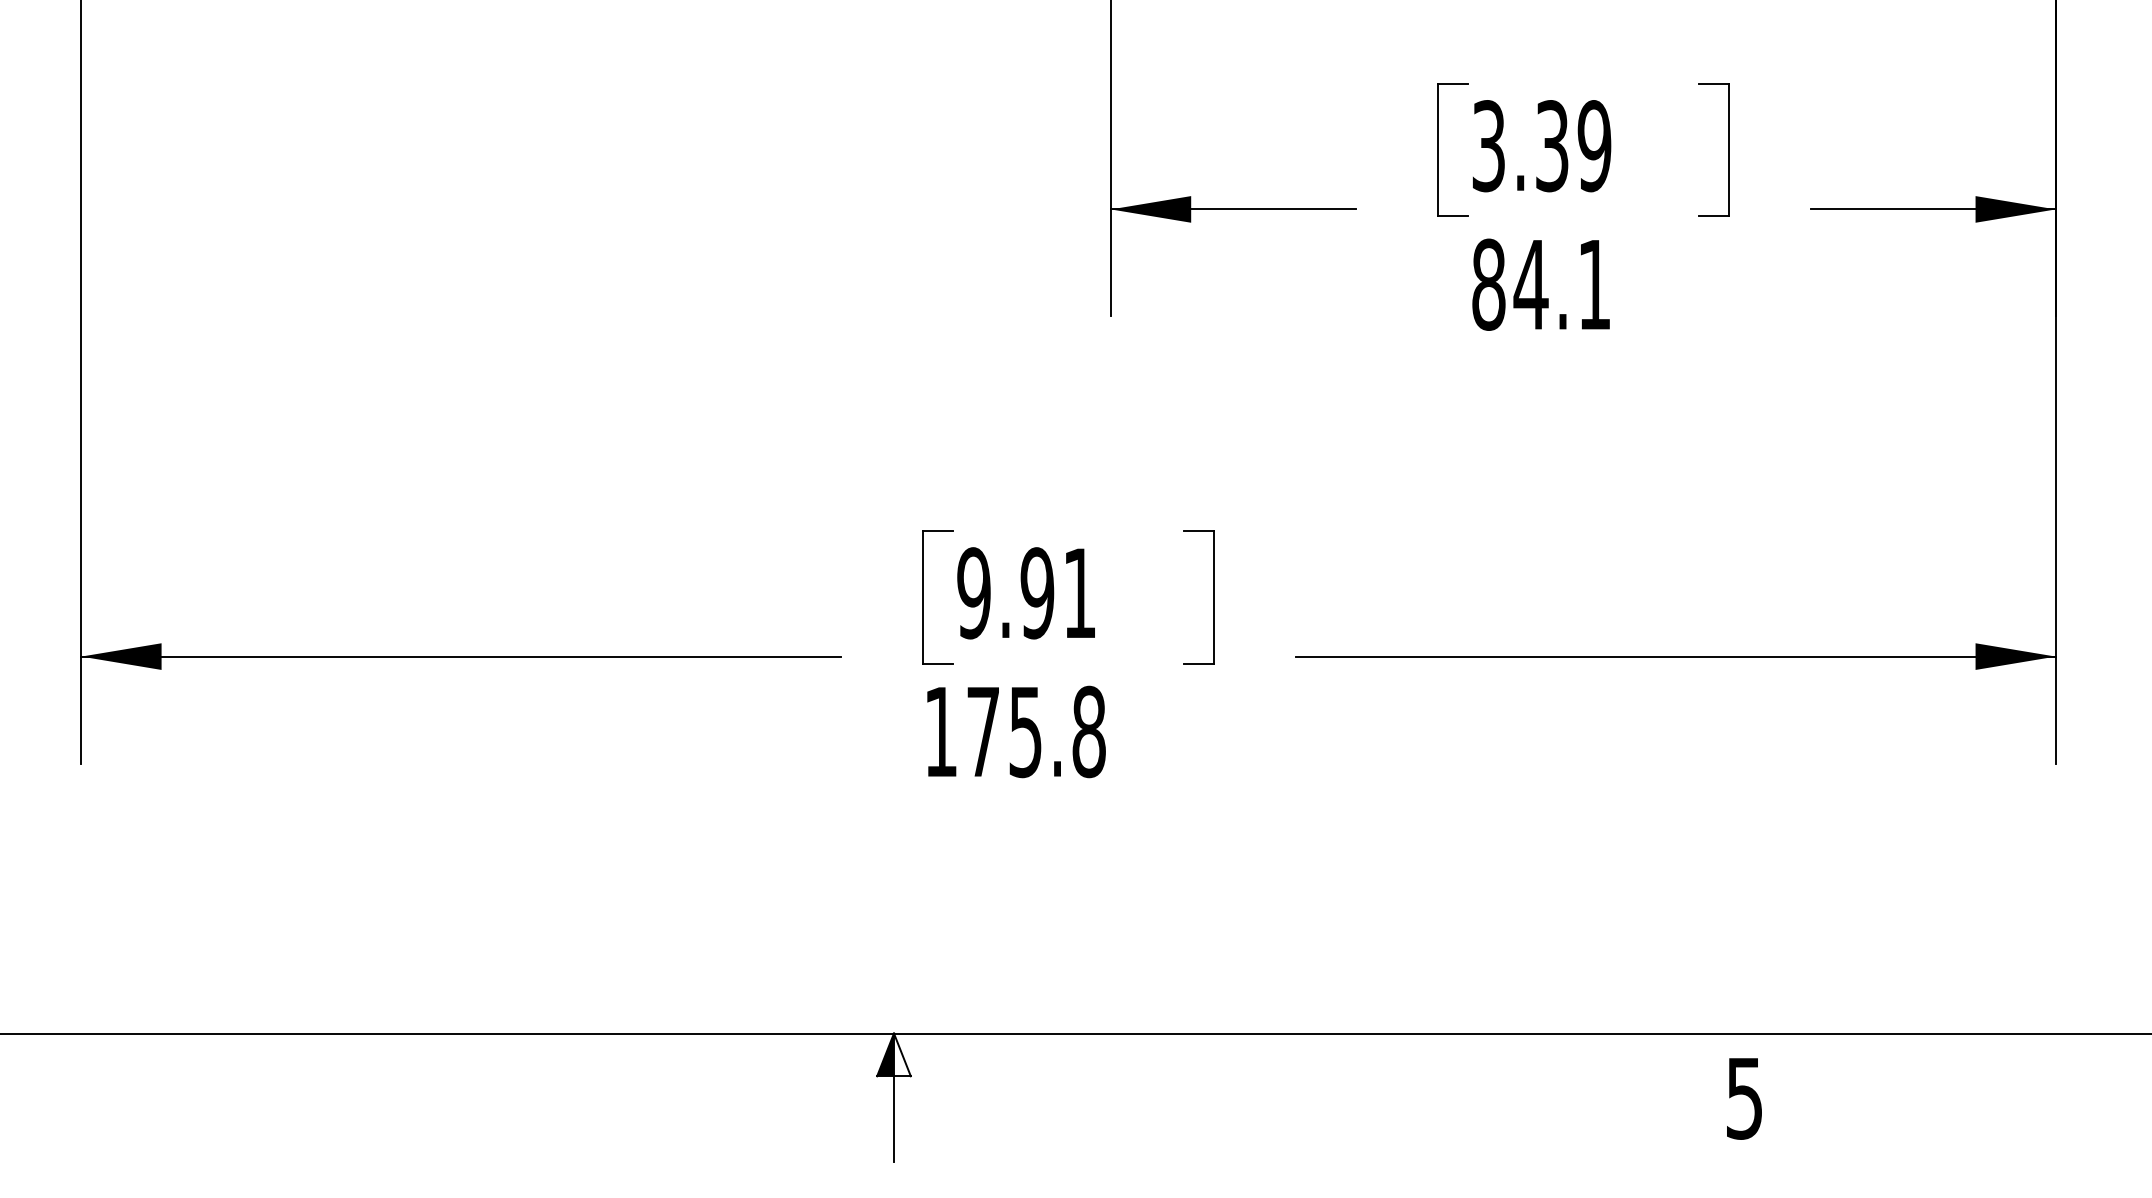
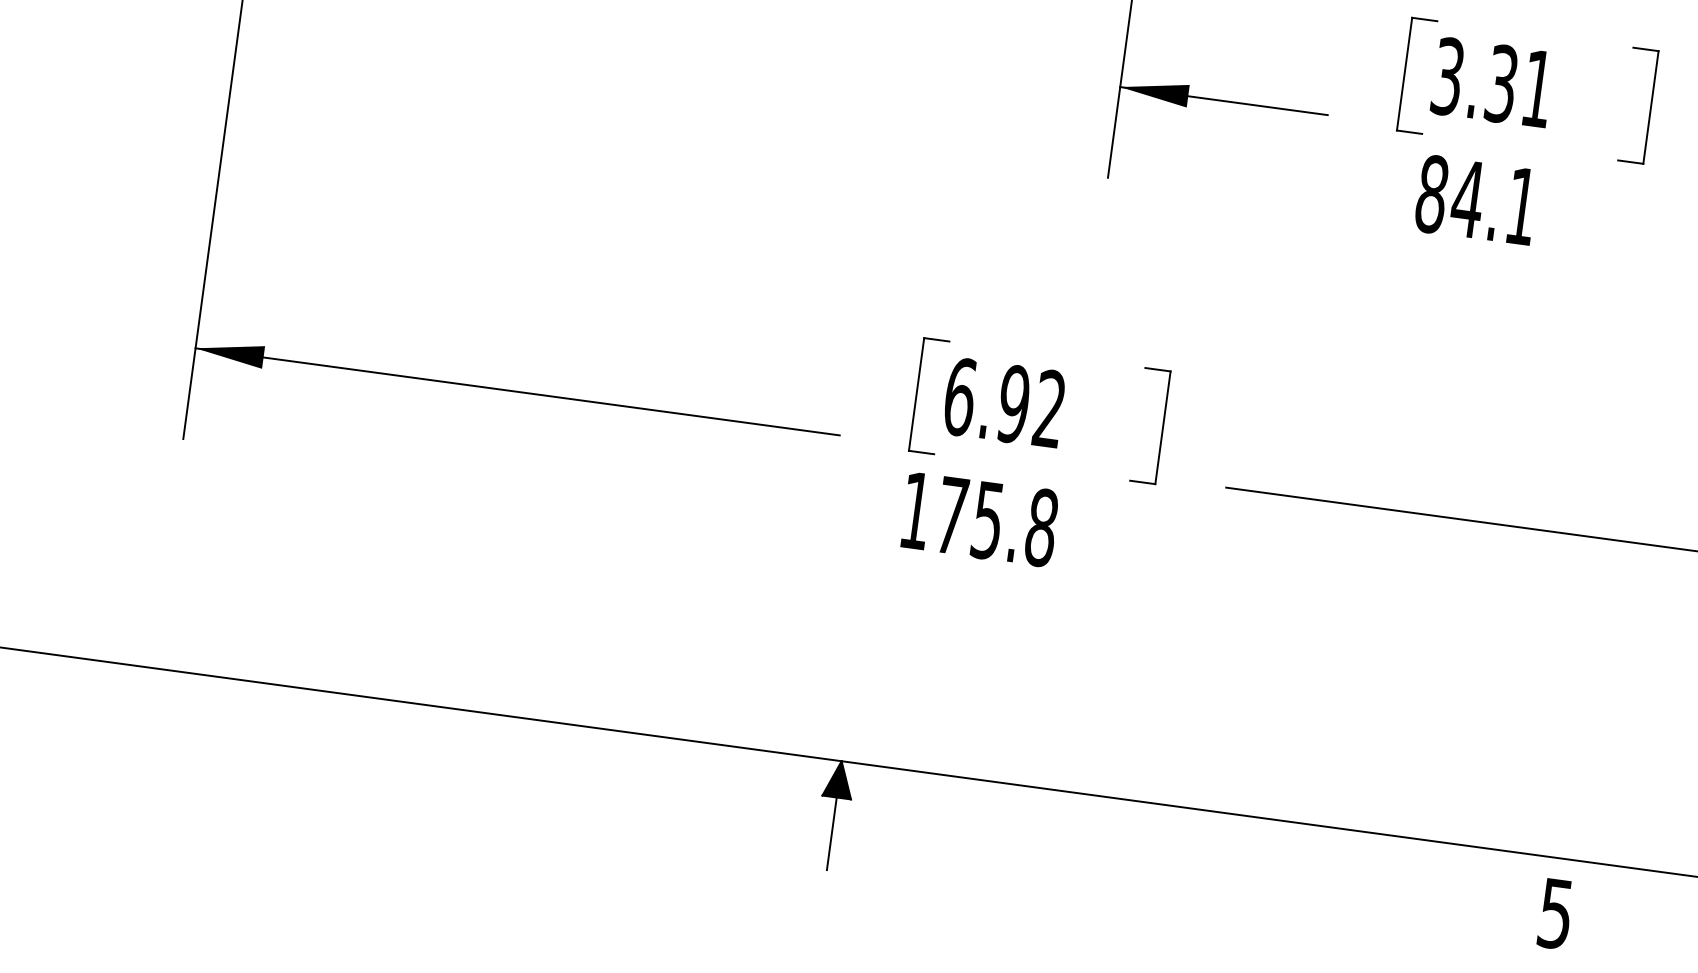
text: (1594, 146) -> (1537, 89), 3.39 -> 3.31
text: (1025, 593) -> (1003, 403), 9.91 -> 6.92
fill: (902, 1054) -> (846, 780), added

